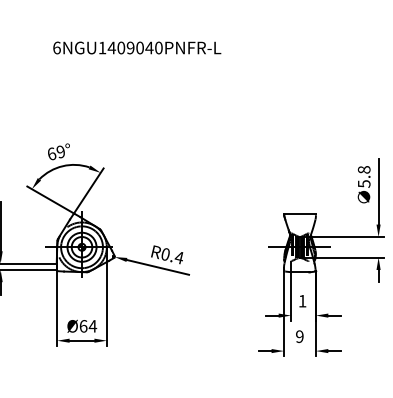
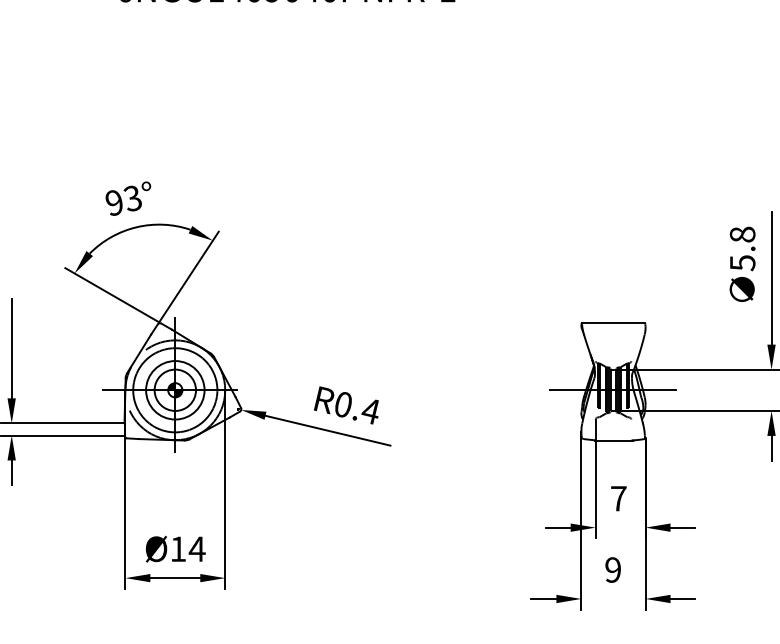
text: (56, 152) -> (123, 199), 69° -> 93°
text: (302, 301) -> (618, 499), 1 -> 7
text: (83, 326) -> (178, 549), Ø64 -> Ø14

